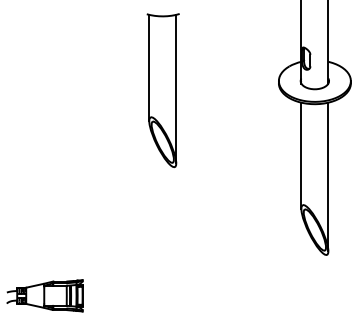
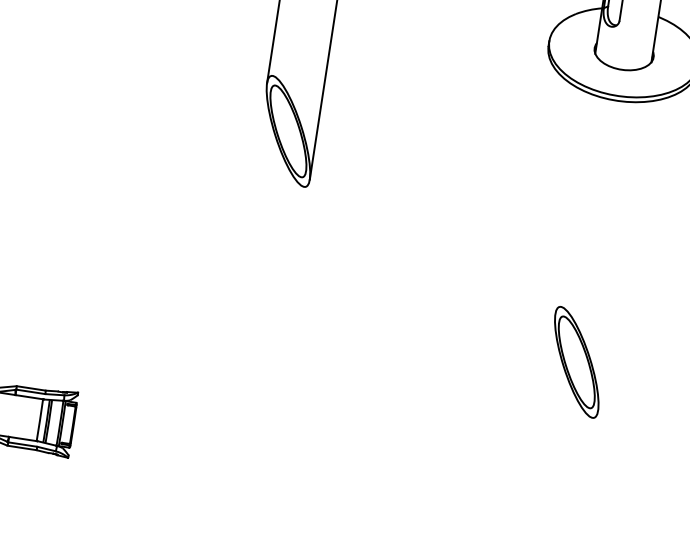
line: (301, 155) -> (572, 203), removed
line: (328, 176) -> (622, 255), removed

